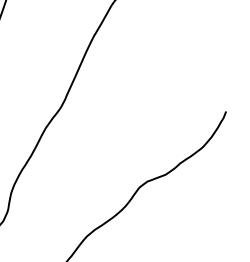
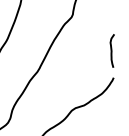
curve: (218, 52) -> (111, 50), added

